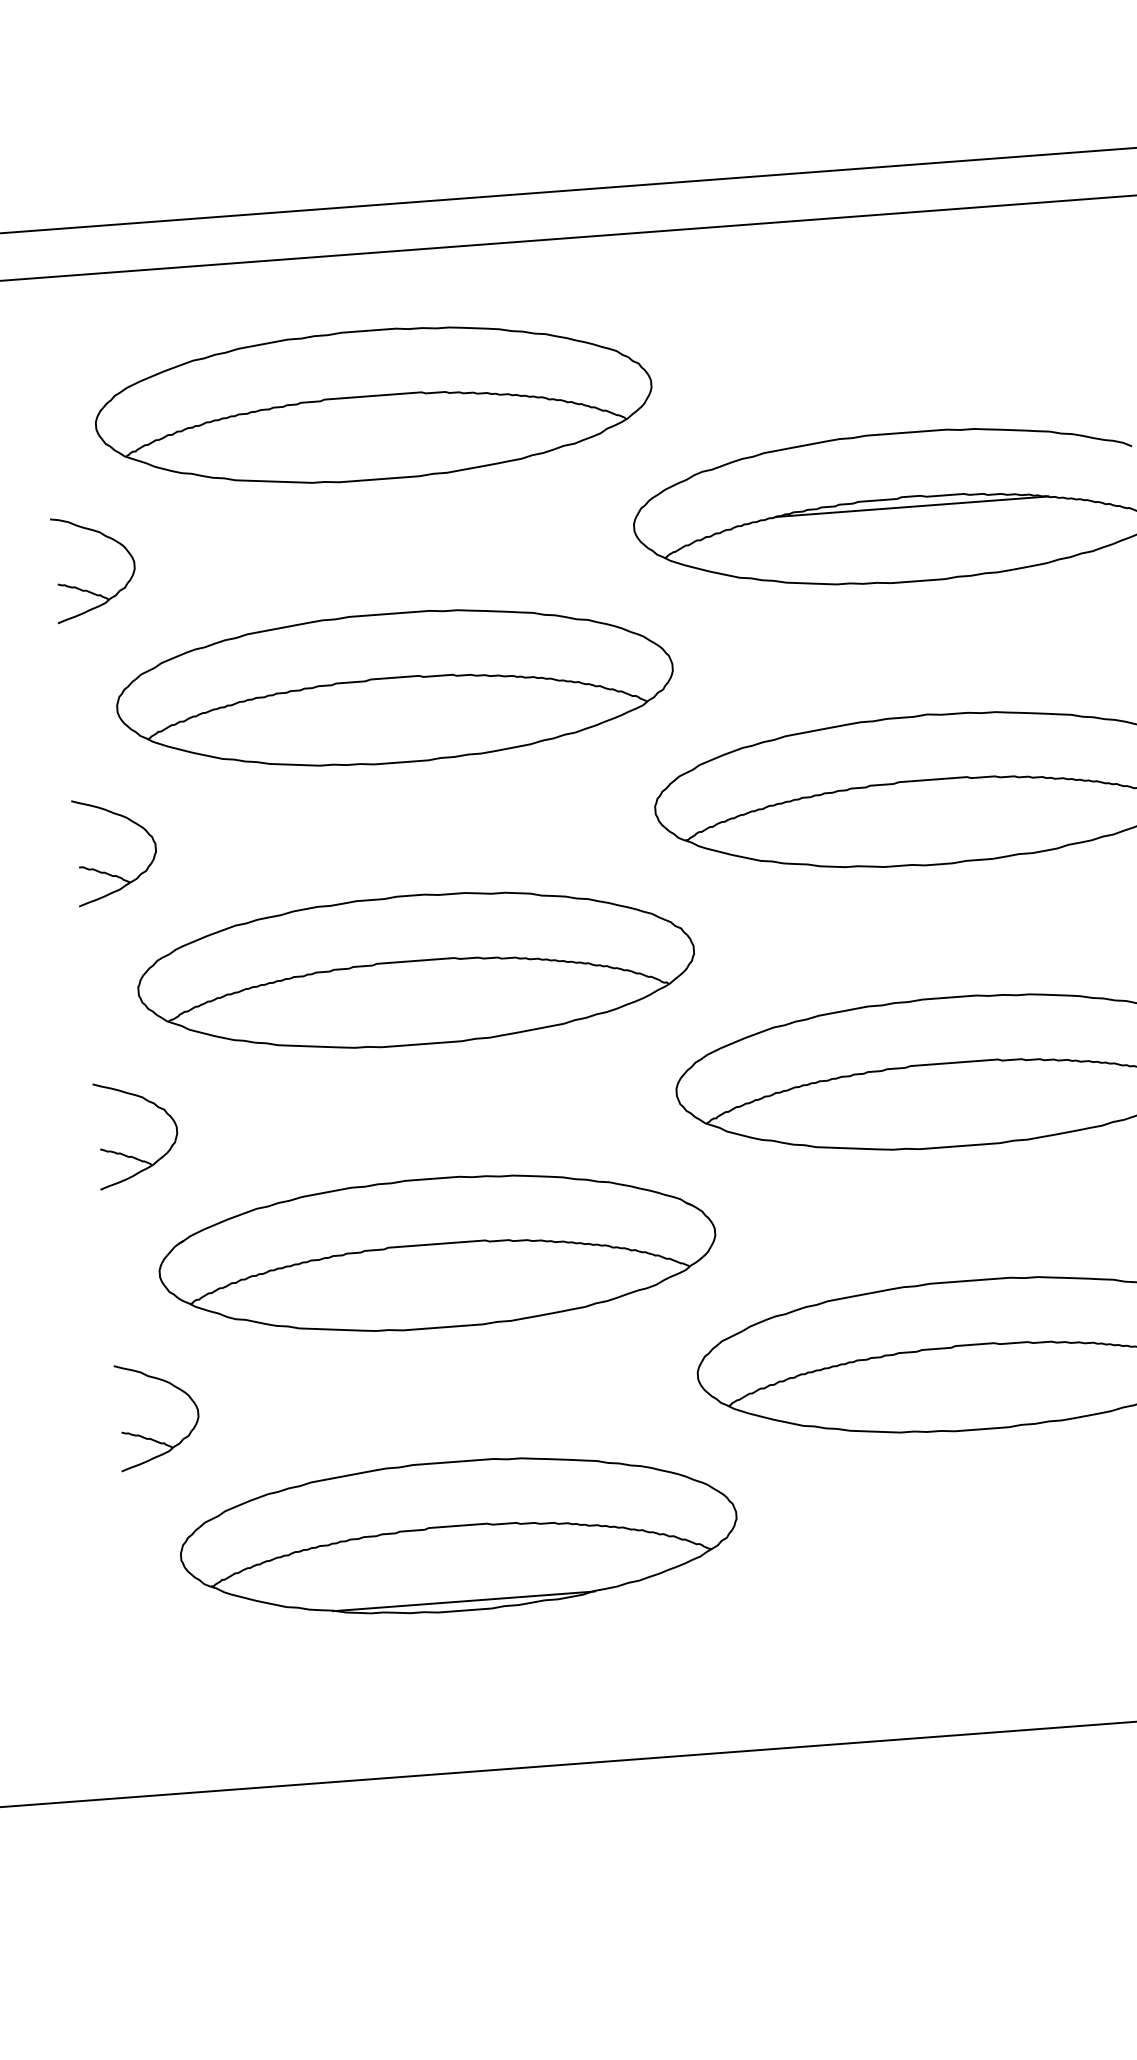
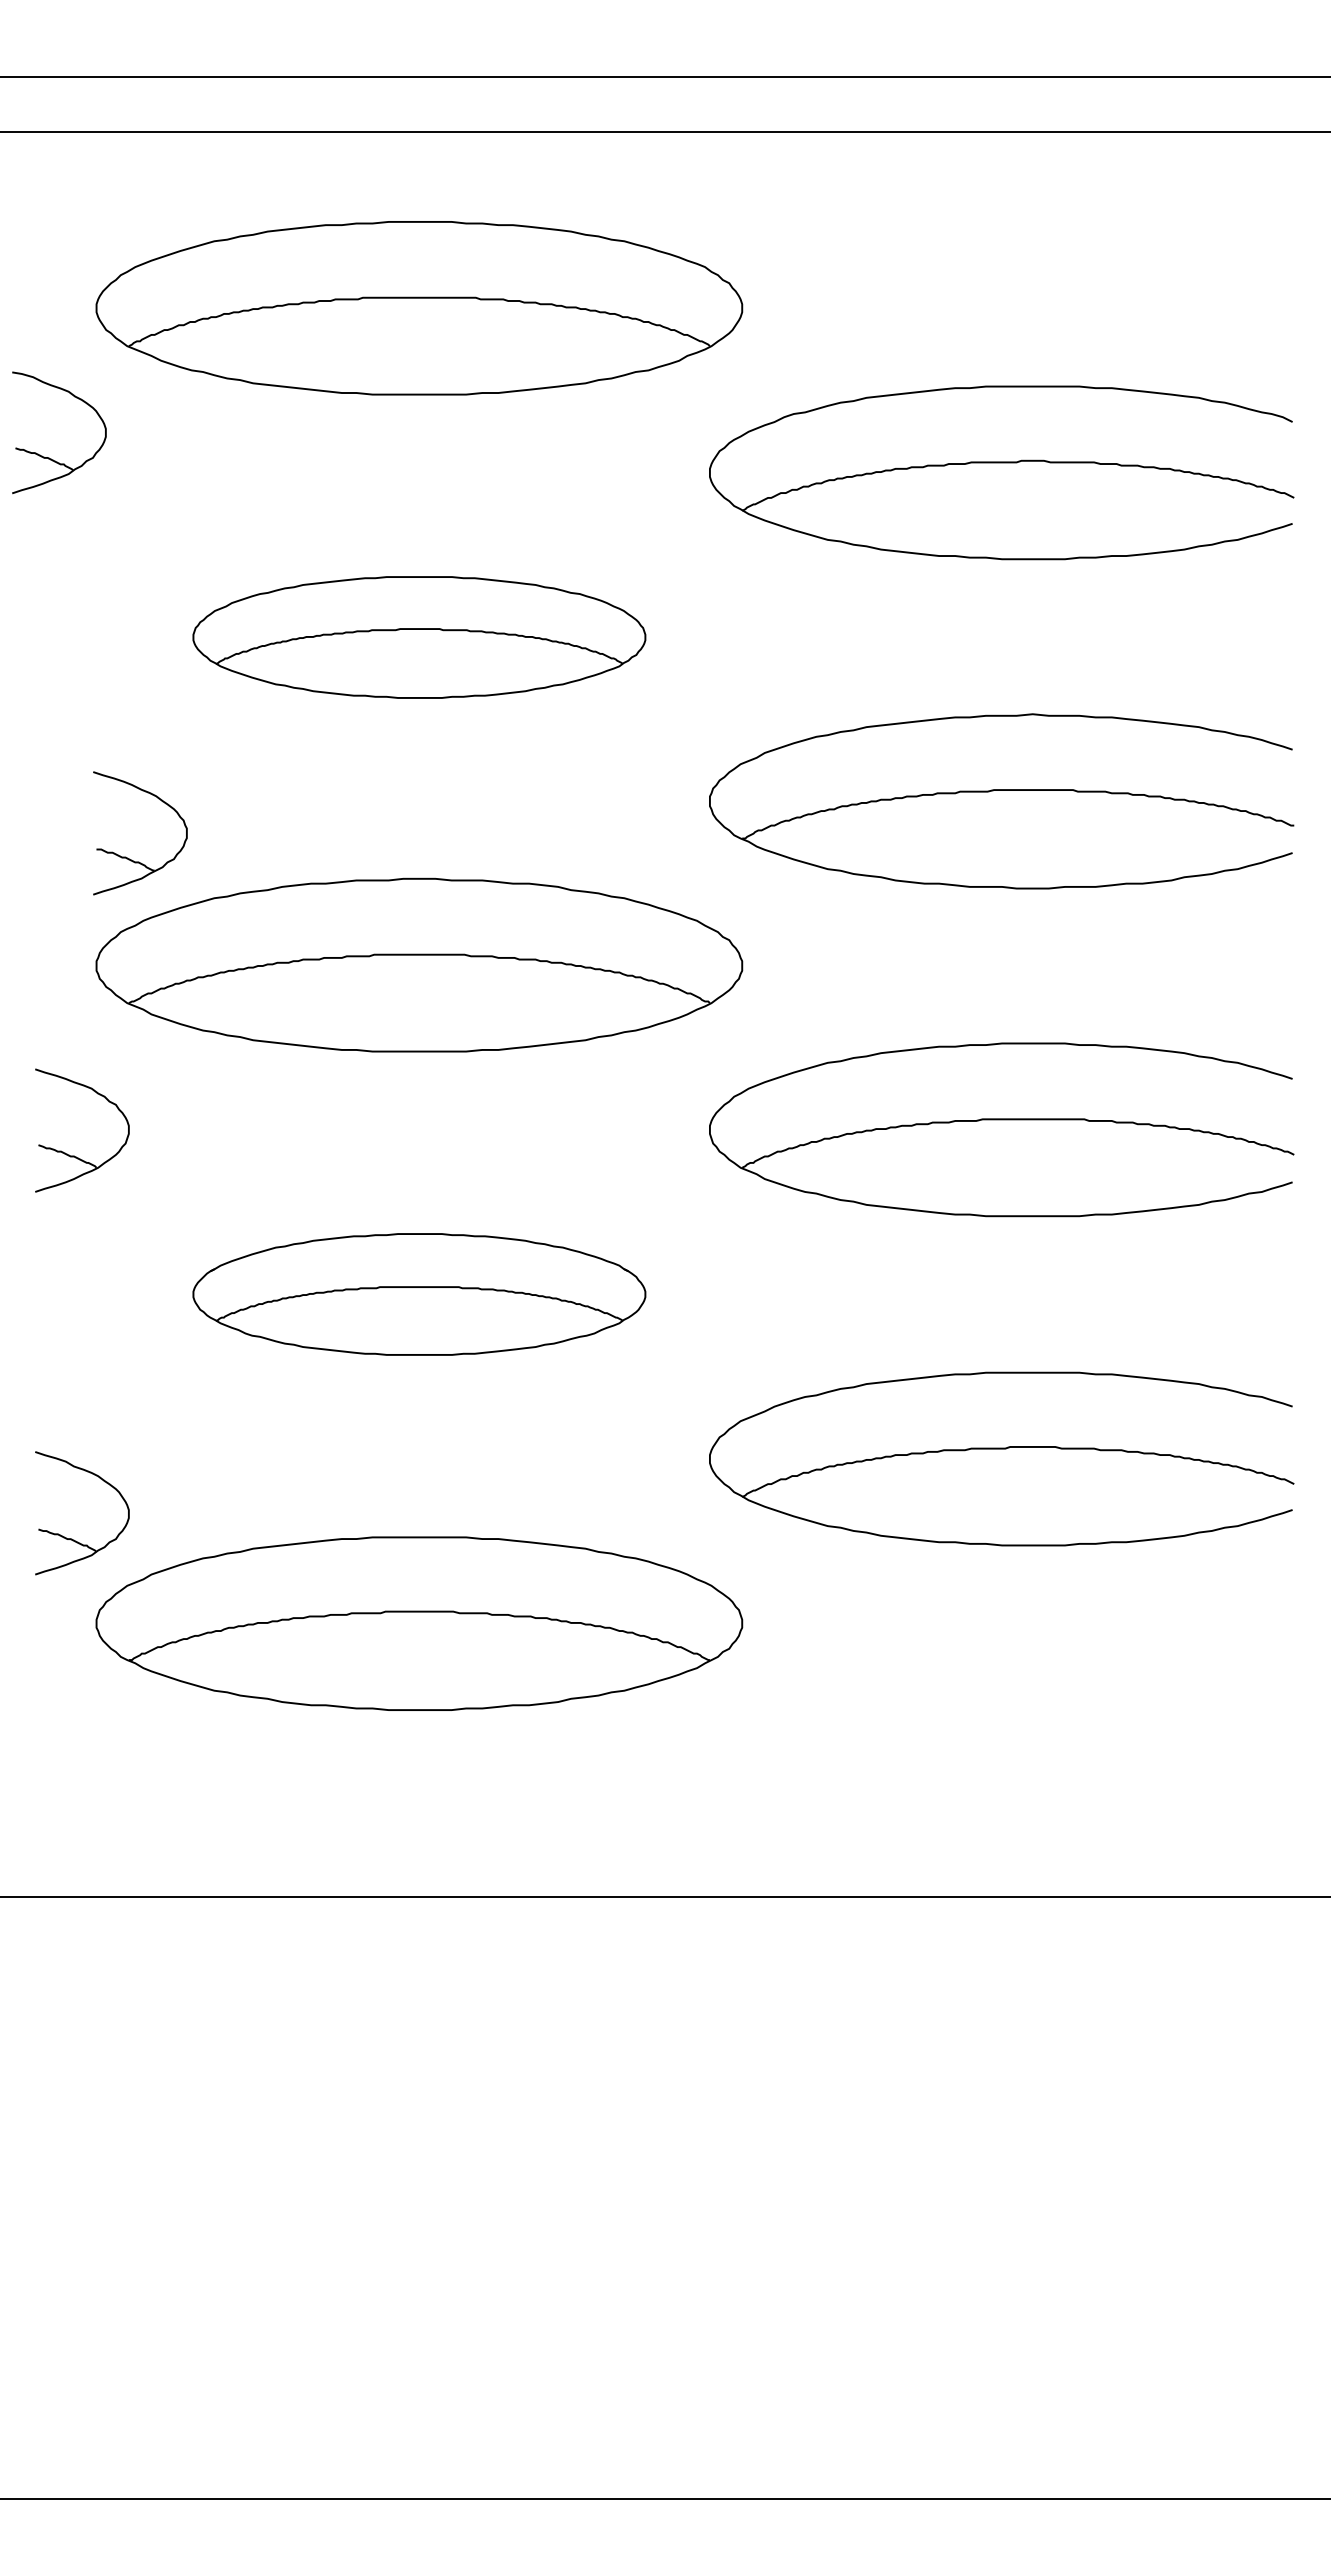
line: (911, 506) -> (1032, 472), removed
part: (87, 590) -> (49, 457), moved
part: (395, 688) -> (419, 637), size x0.7
part: (106, 872) -> (127, 857), moved
part: (437, 1253) -> (419, 1294), size x0.7
part: (150, 1438) -> (71, 1538), moved
line: (463, 1601) -> (419, 1699), removed

